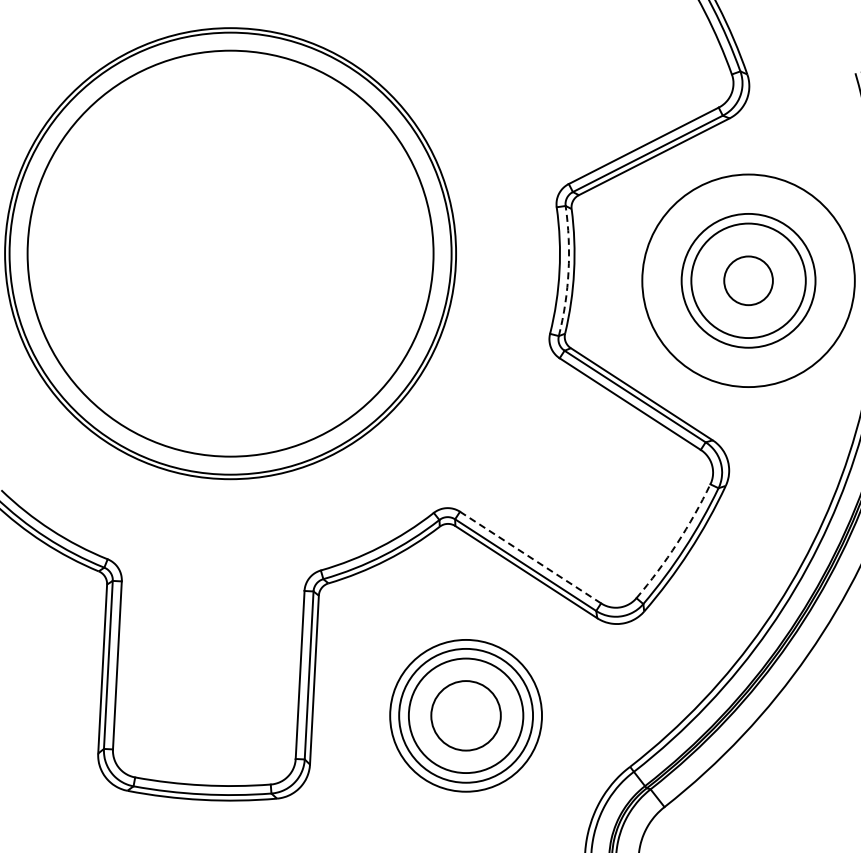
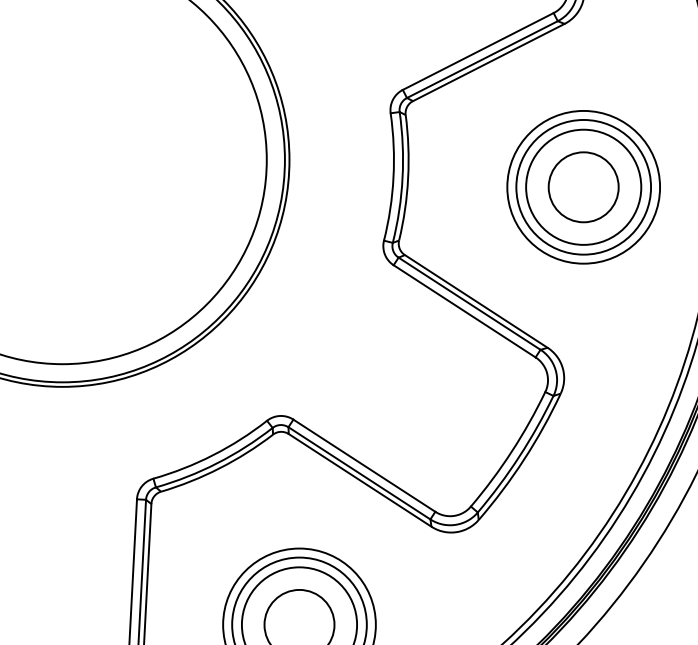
arc: (568, 271) -> (402, 177), dashed -> solid
circle: (748, 280) -> (583, 186), size x0.71
circle: (748, 280) -> (583, 186), size x1.43
arc: (677, 543) -> (512, 451), dashed -> solid
line: (531, 557) -> (365, 465), dashed -> solid

